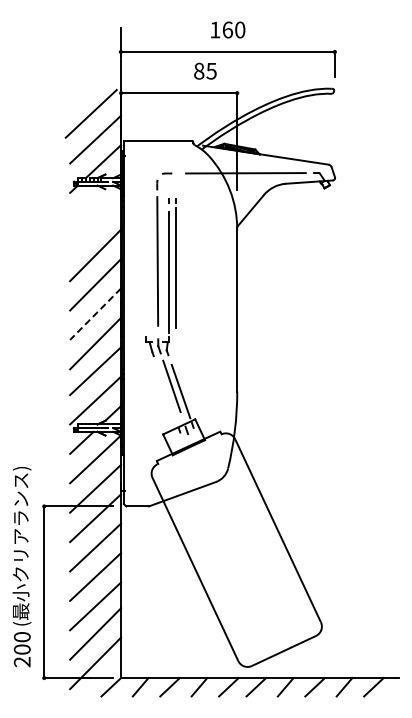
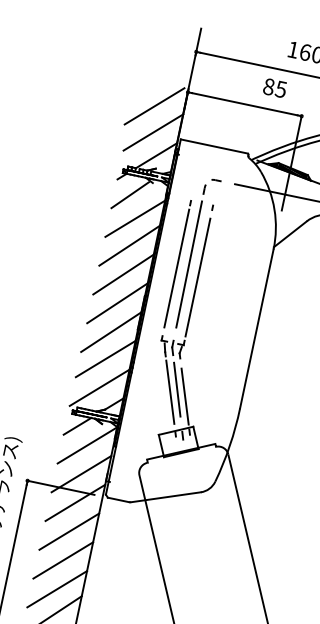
line: (85, 205) -> (130, 194), added
line: (95, 227) -> (135, 218), added
line: (175, 263) -> (176, 263), moved
line: (95, 314) -> (117, 303), dashed -> solid
line: (165, 390) -> (170, 392), added

